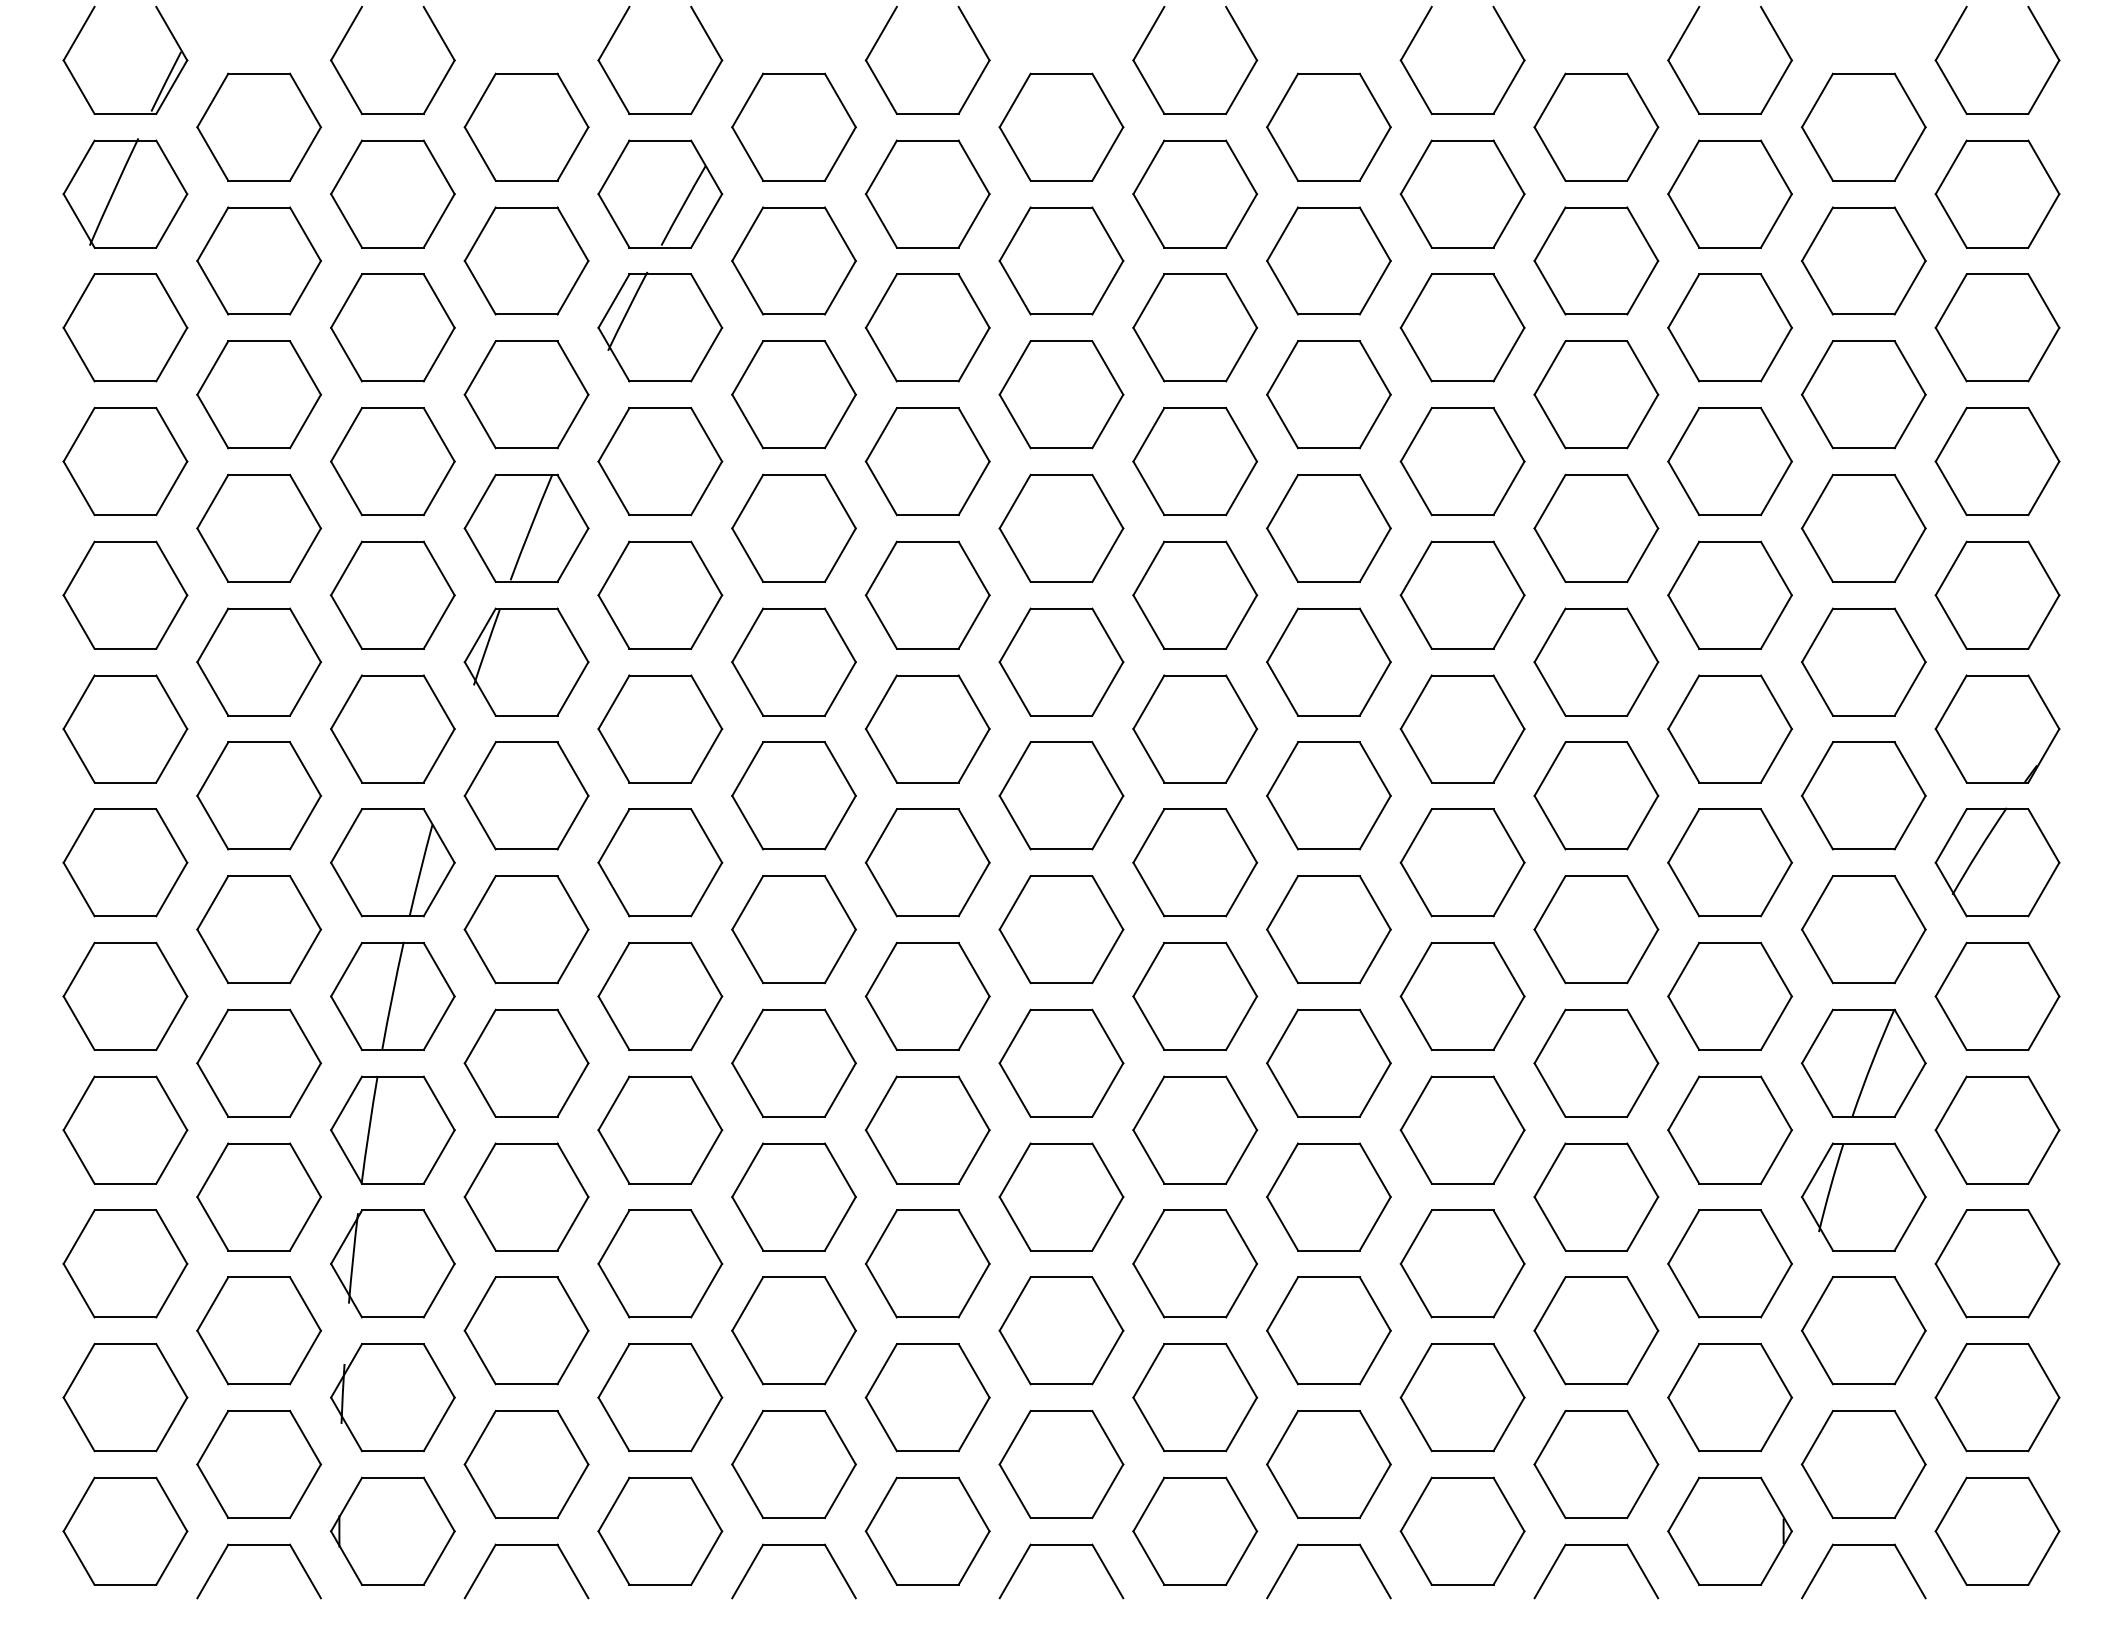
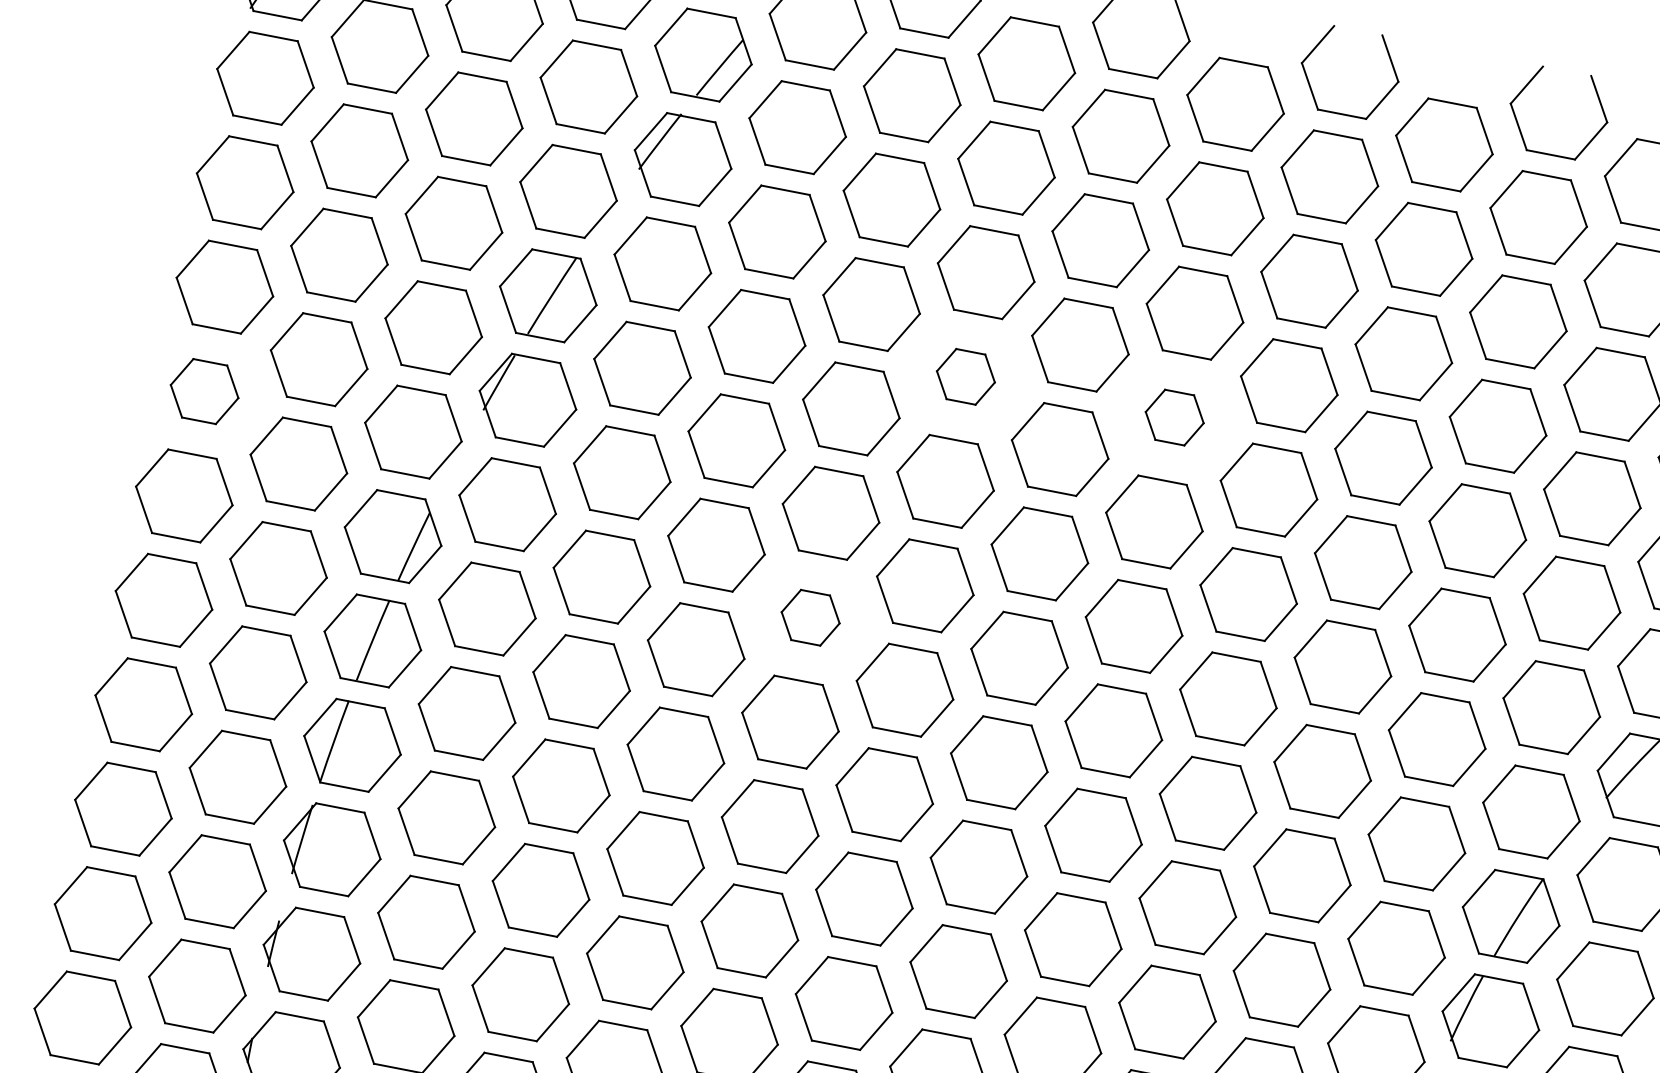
part: (1061, 527) -> (966, 376), size x0.6
part: (1328, 528) -> (1174, 417), size x0.6
part: (125, 728) -> (204, 391), size x0.7
part: (927, 862) -> (810, 617), size x0.6

